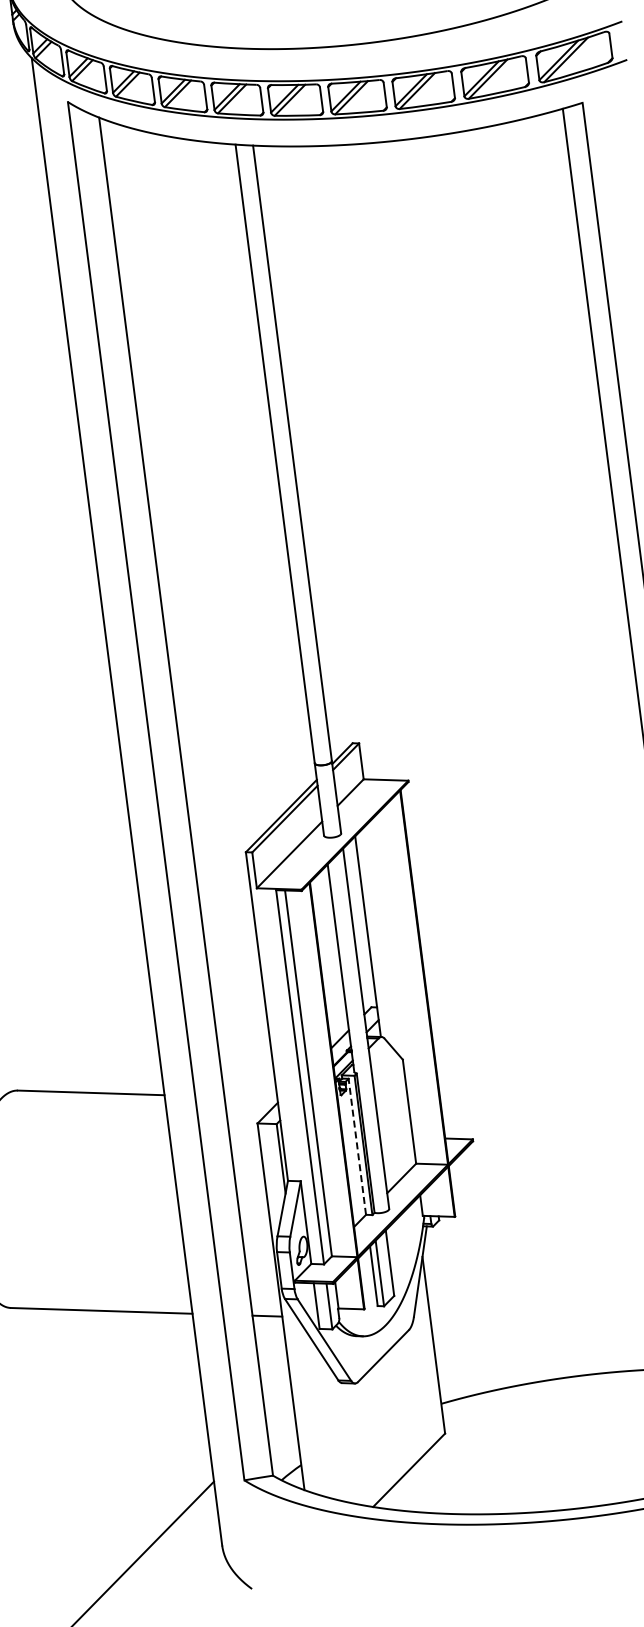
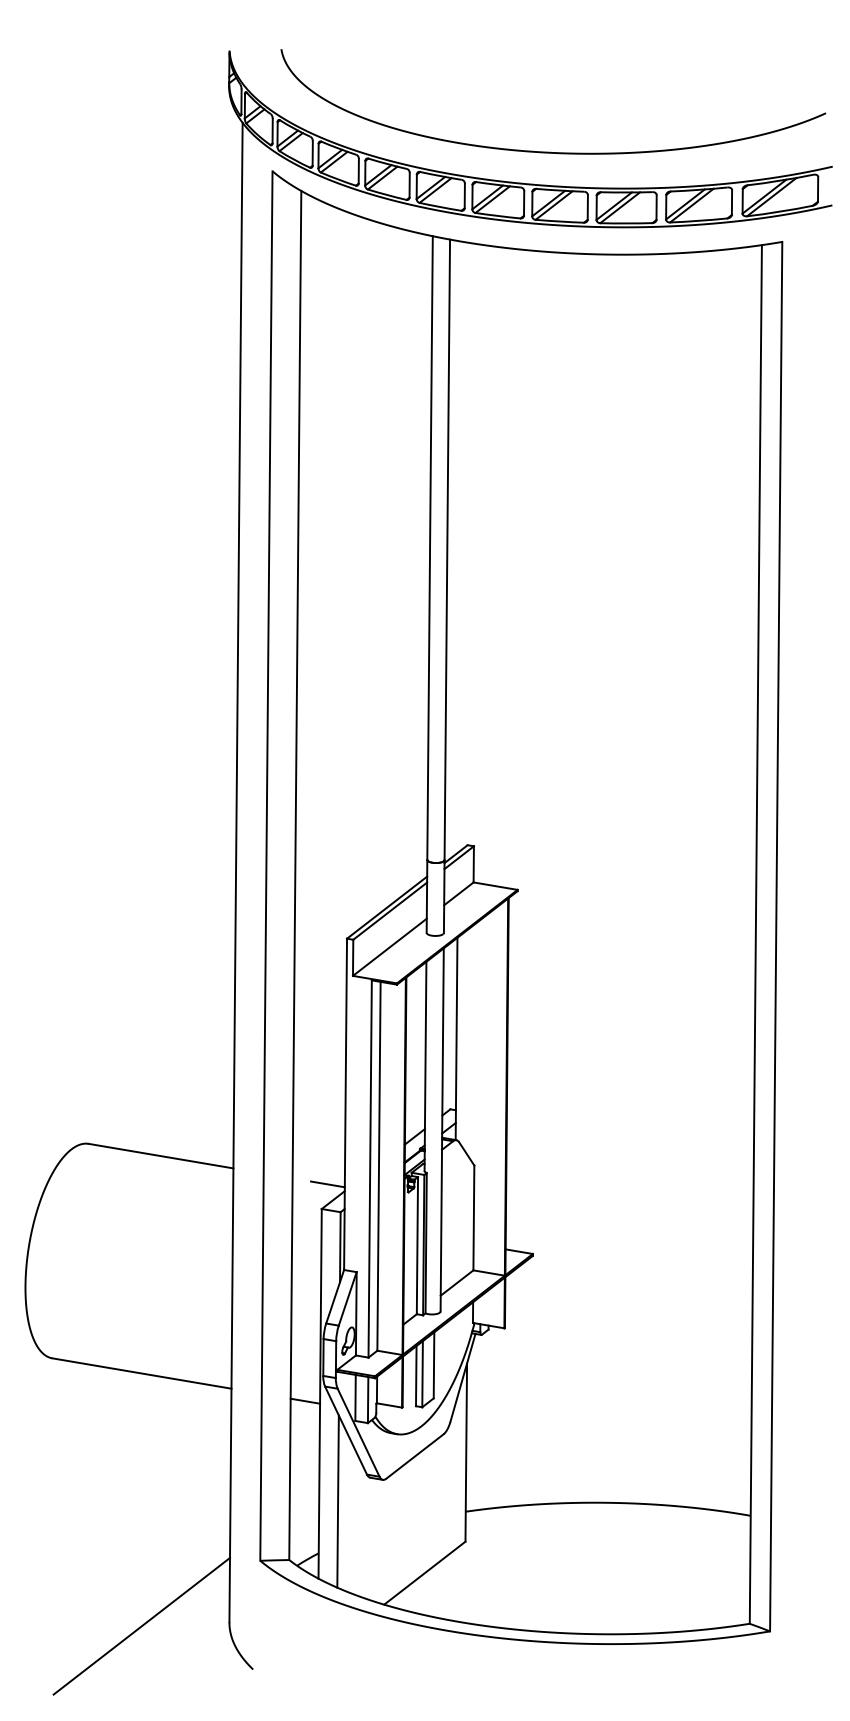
line: (259, 1098) -> (327, 1184), added
line: (357, 1146) -> (417, 1245), dashed -> solid
line: (312, 1411) -> (337, 1501), added

